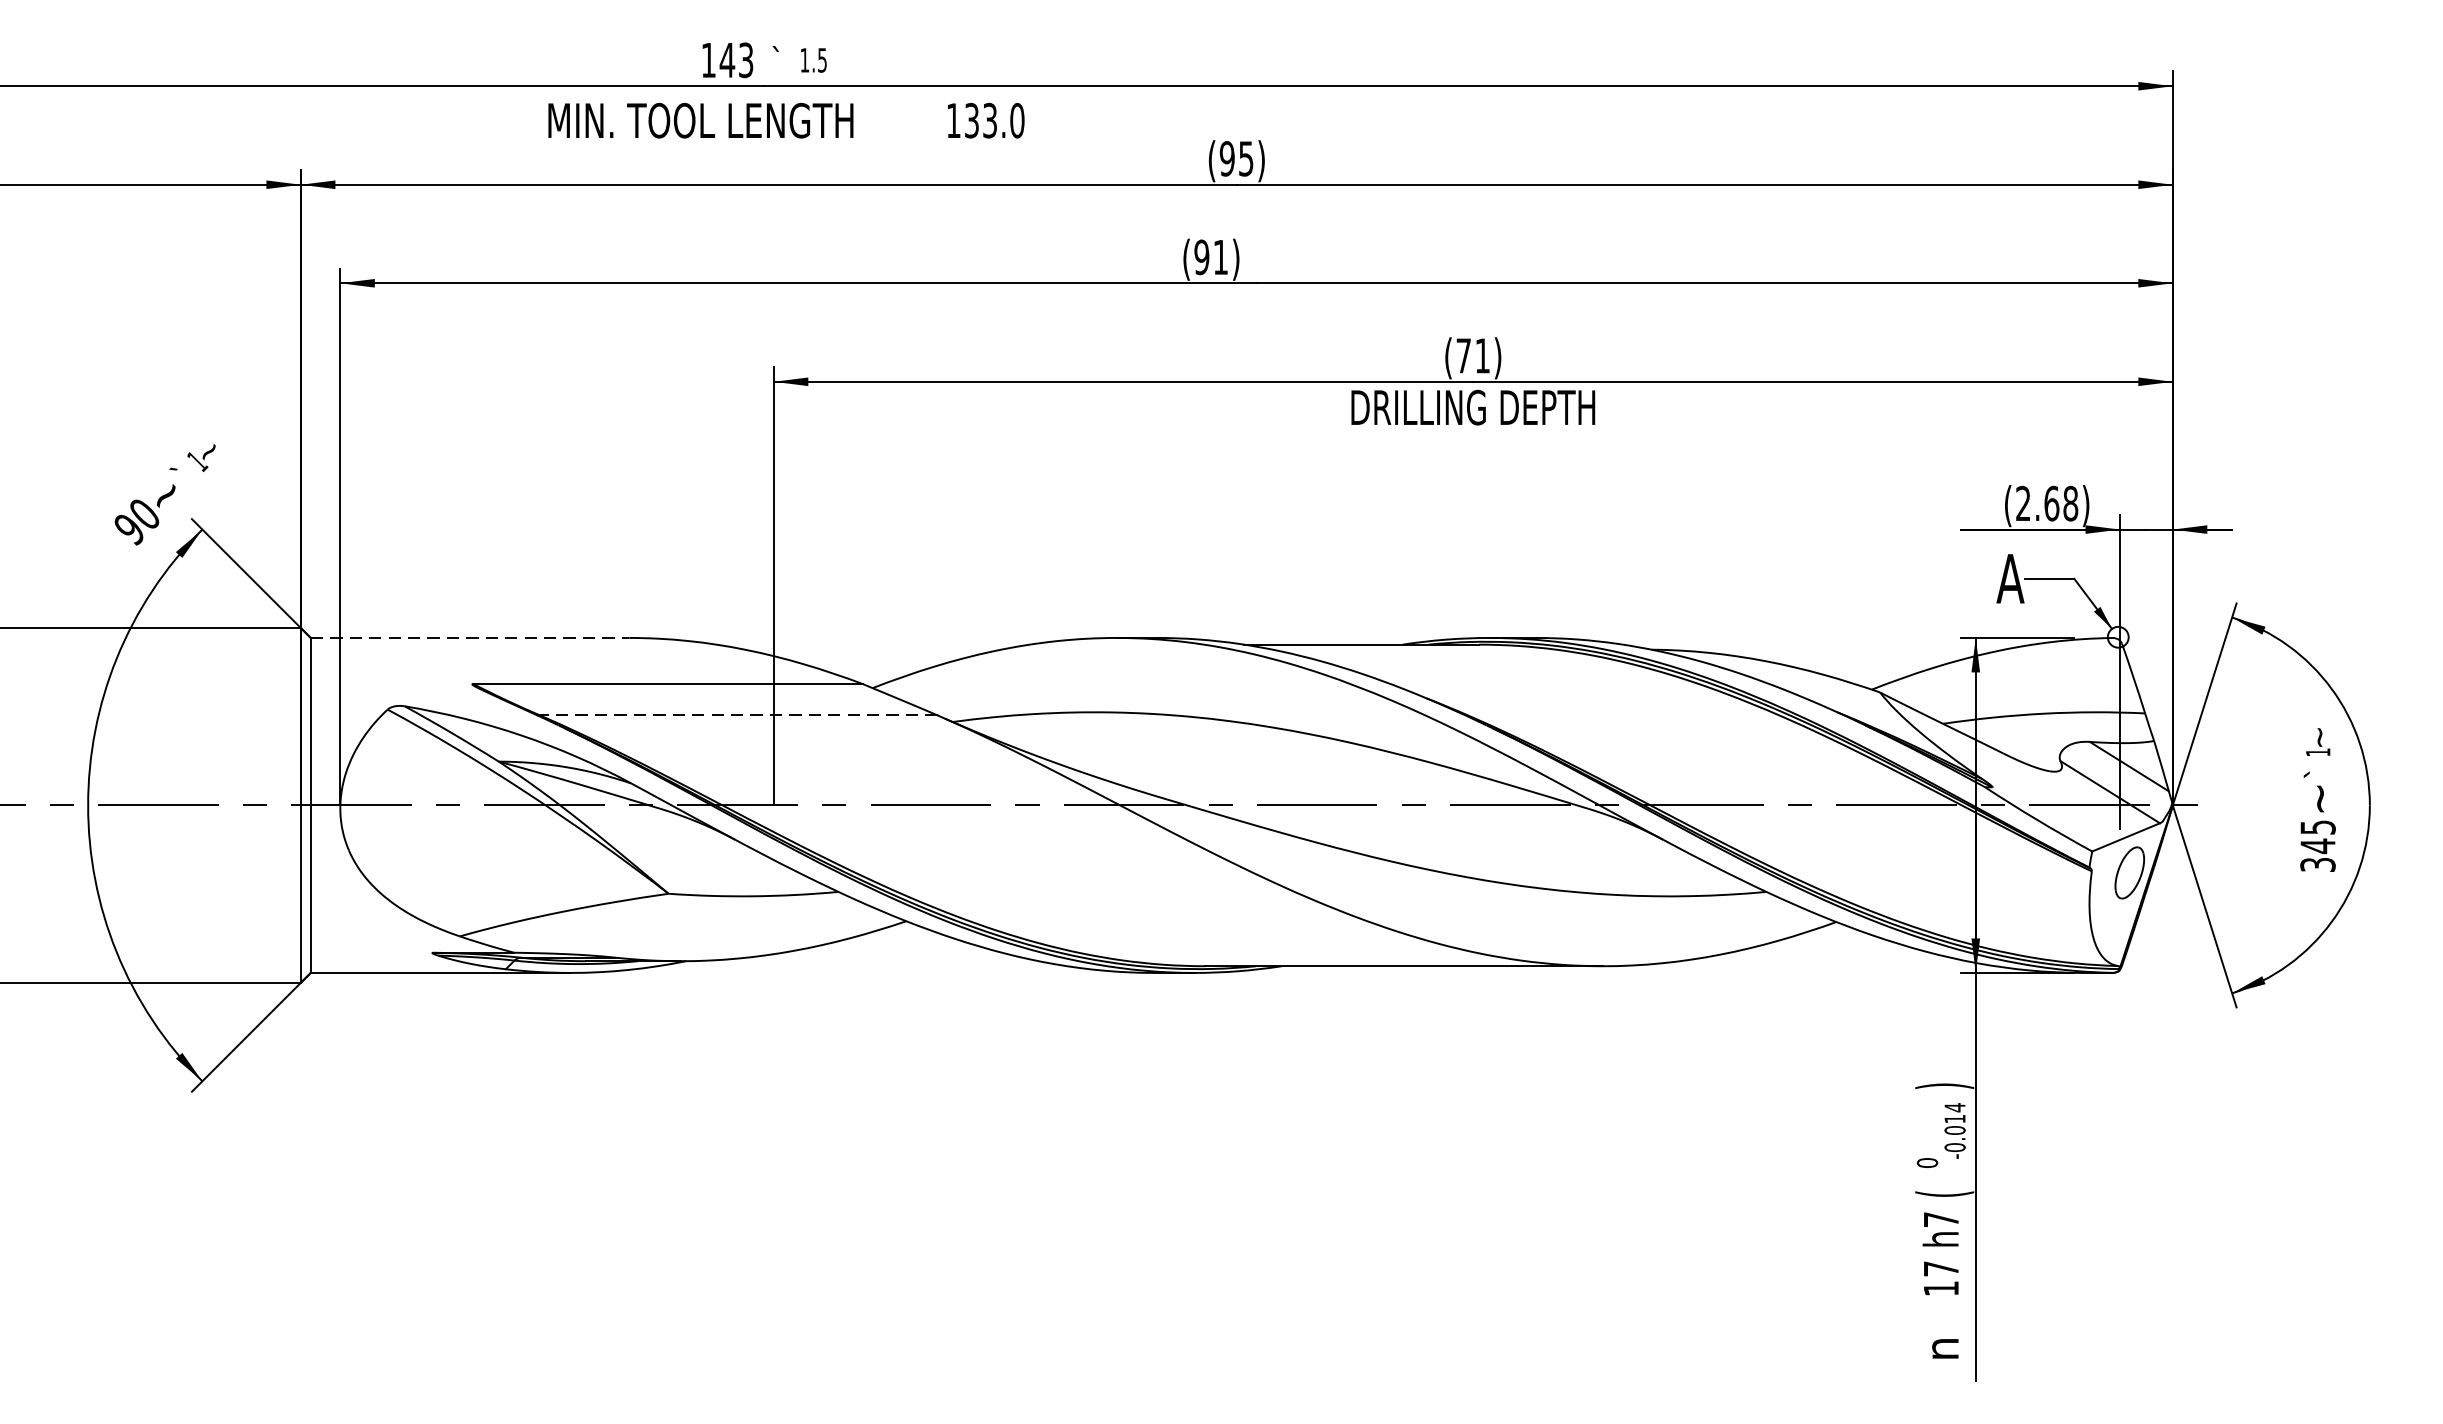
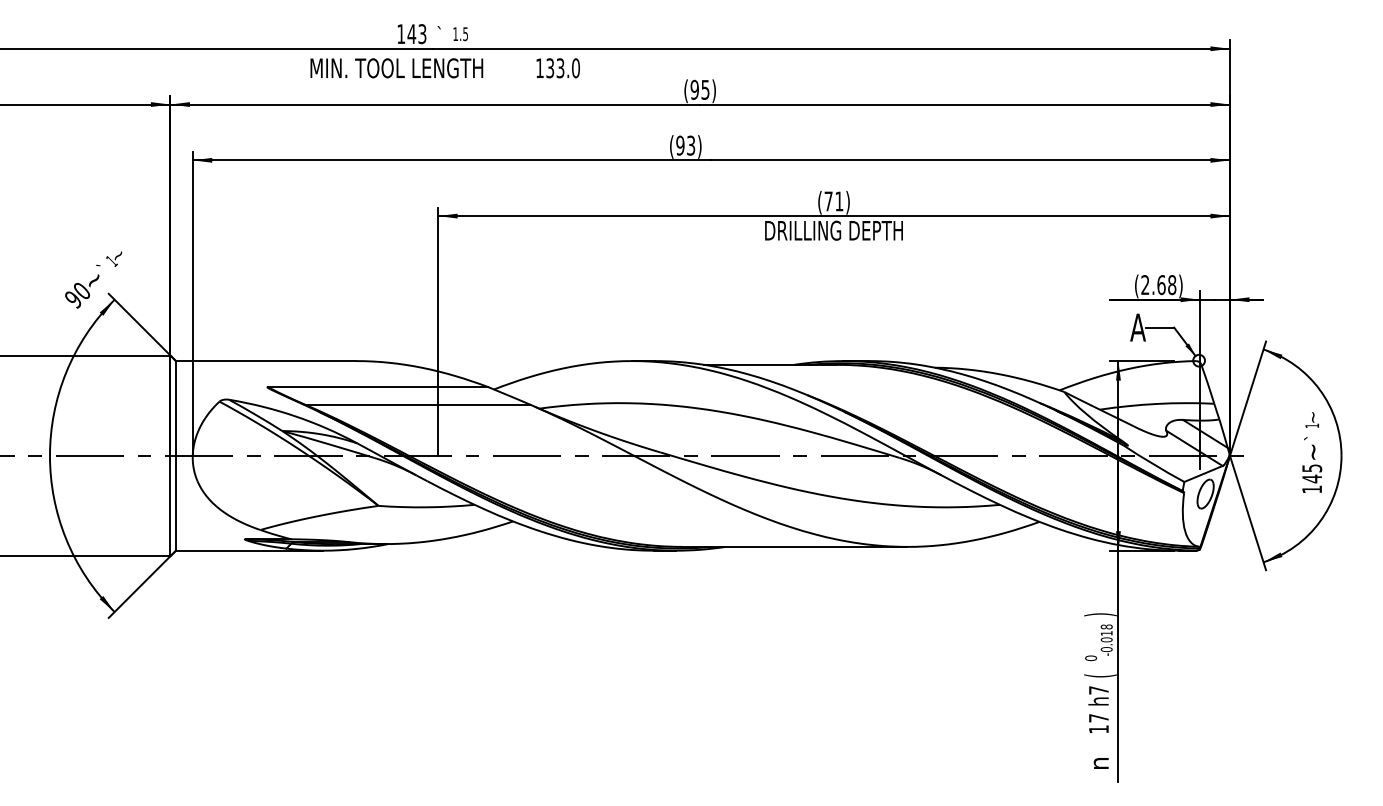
text: (1221, 257) -> (691, 145), (91) -> (93)
line: (470, 638) -> (266, 361), dashed -> solid
line: (739, 714) -> (418, 404), dashed -> solid
text: (2318, 864) -> (1312, 489), 345 -> 145
text: (1954, 1106) -> (1106, 626), -0.014 -> -0.018

